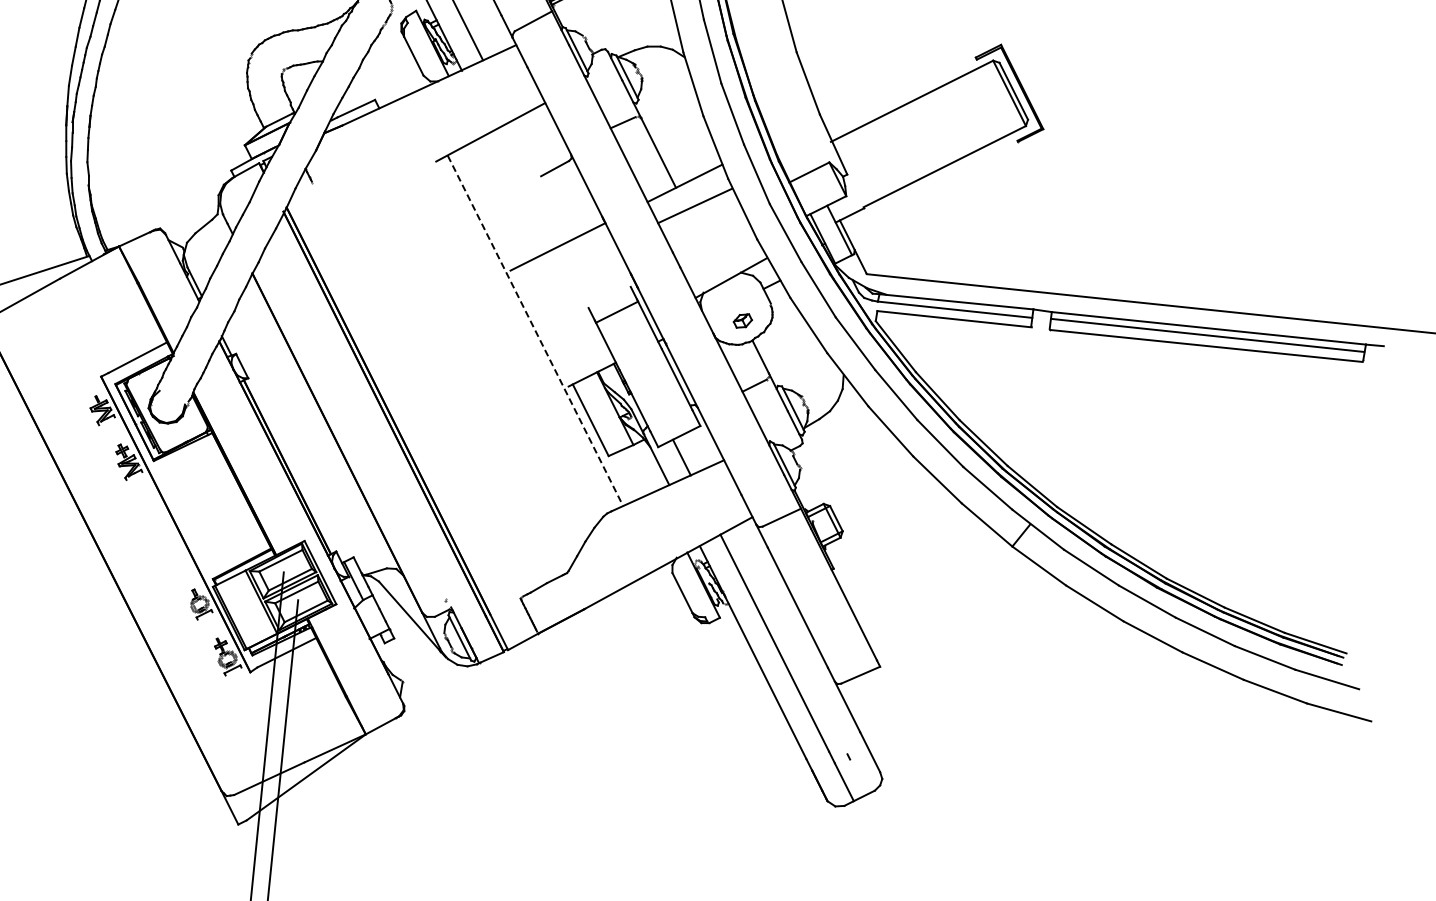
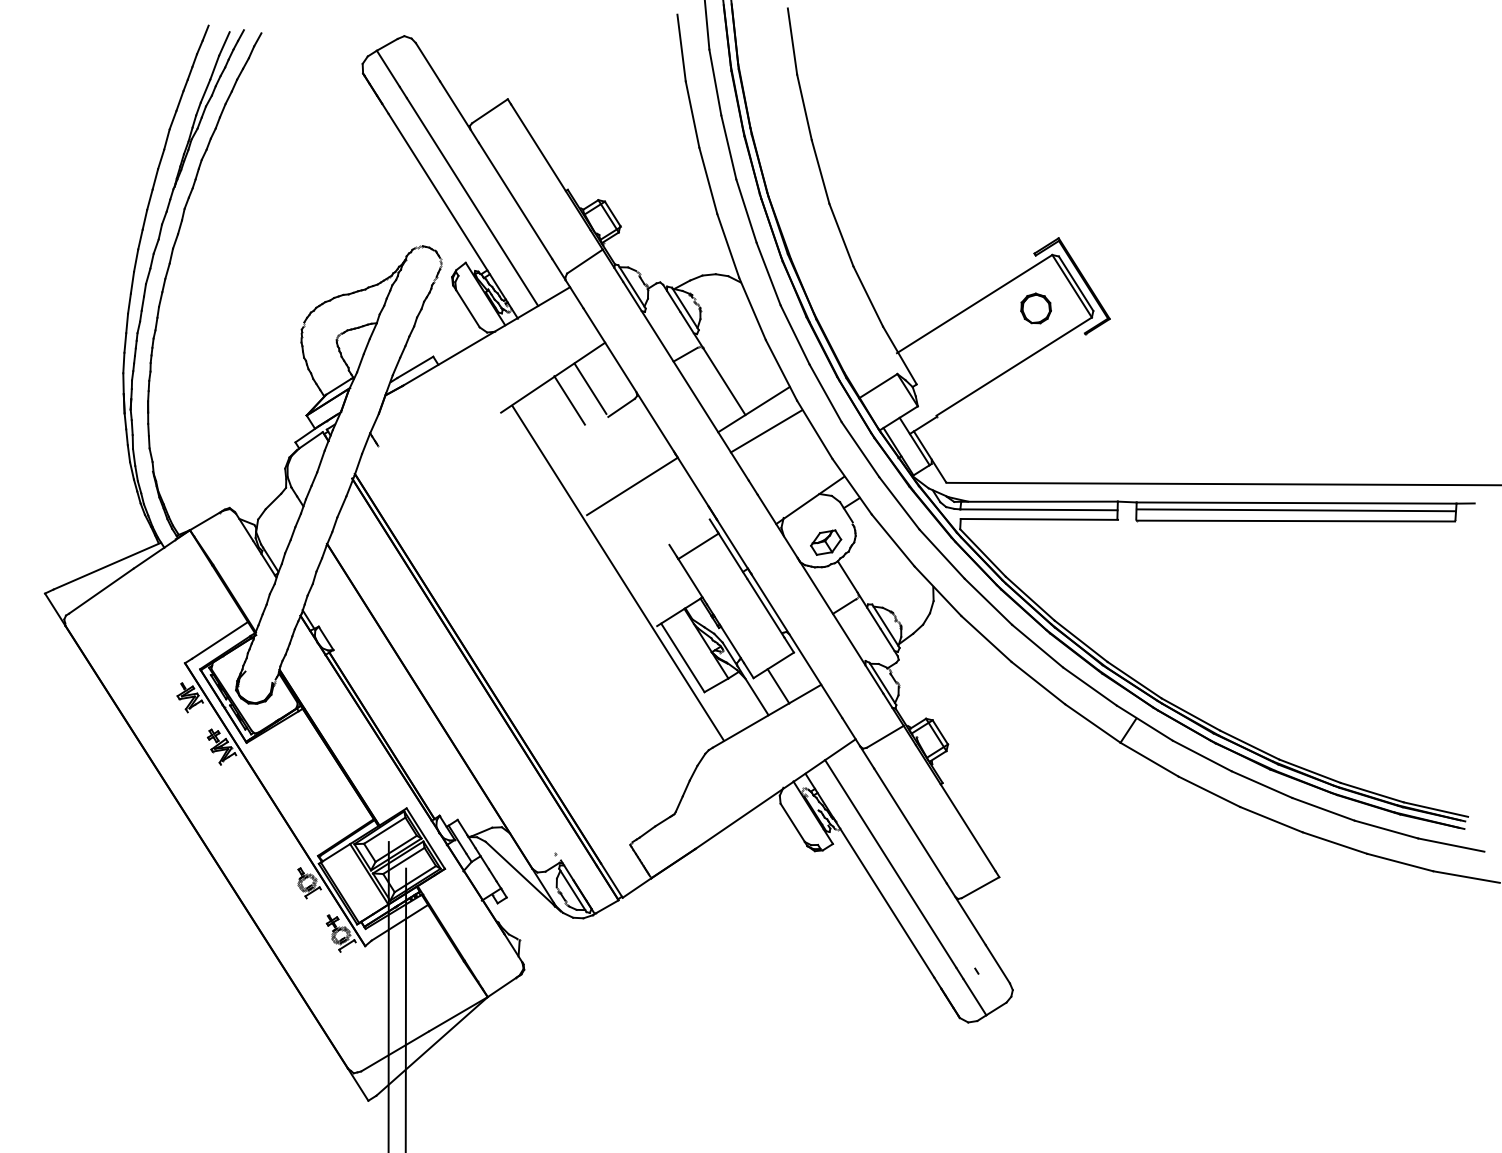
part: (971, 111) -> (1035, 308), added
line: (526, 146) -> (590, 388), added
line: (504, 156) -> (569, 400), added
part: (743, 320) -> (826, 542), size x1.67
line: (535, 331) -> (618, 573), dashed -> solid

